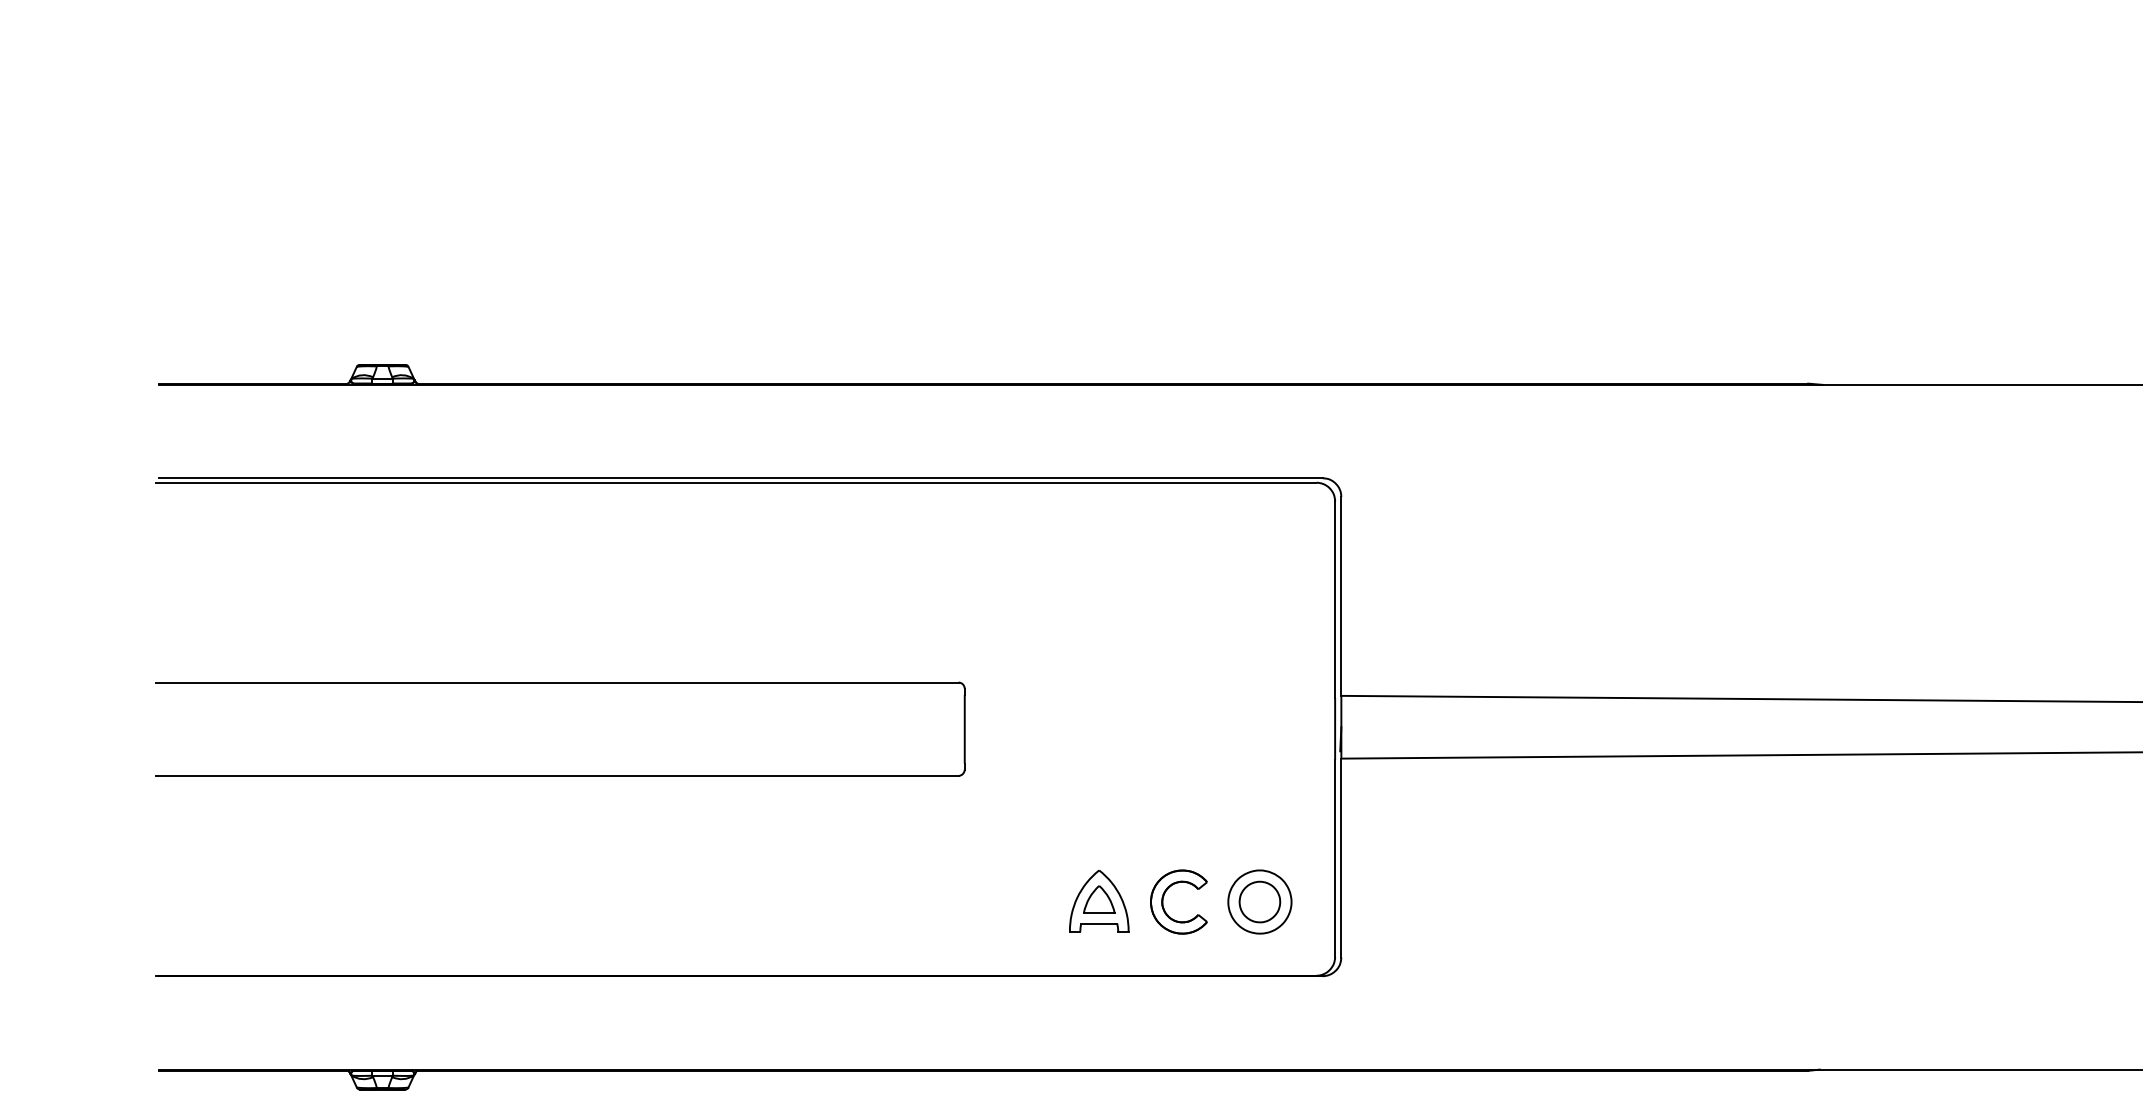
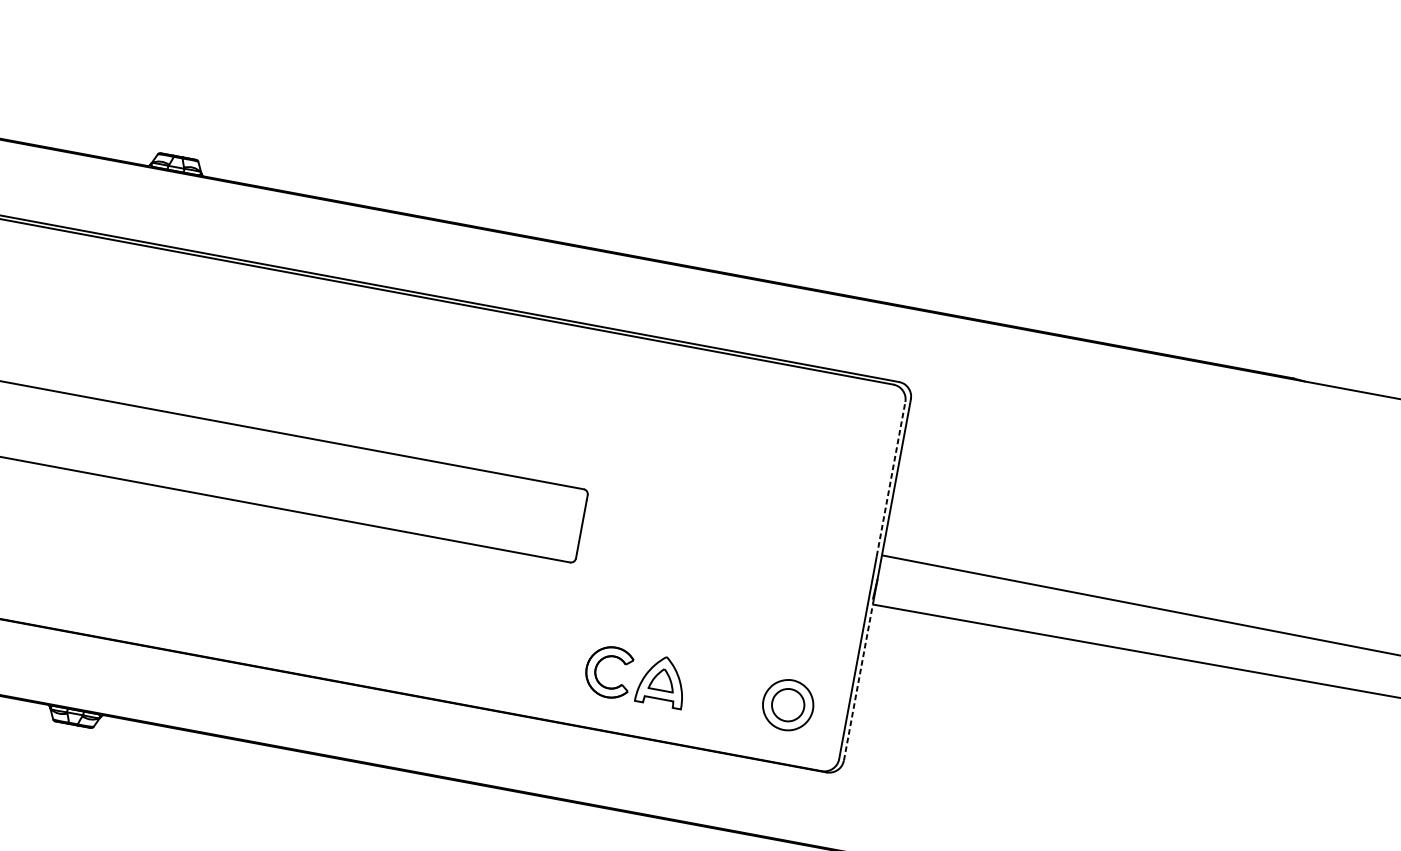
line: (1335, 599) -> (891, 478), solid -> dashed
line: (1341, 857) -> (858, 682), solid -> dashed
part: (1164, 896) -> (598, 665), moved

